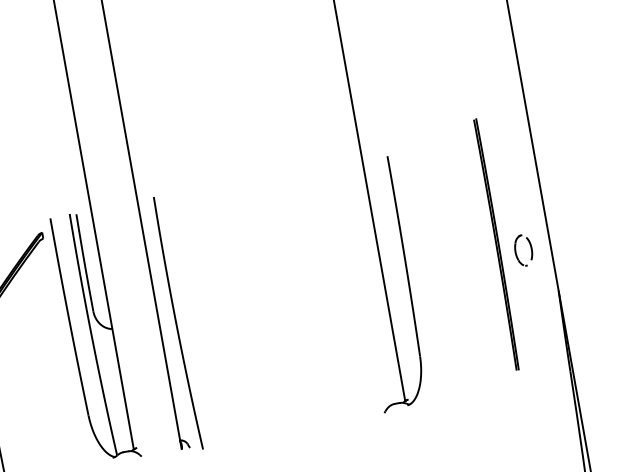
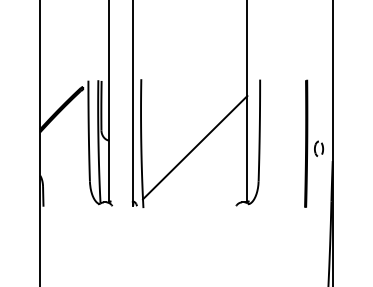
part: (510, 241) -> (313, 143), moved
line: (284, 312) -> (195, 147), added

